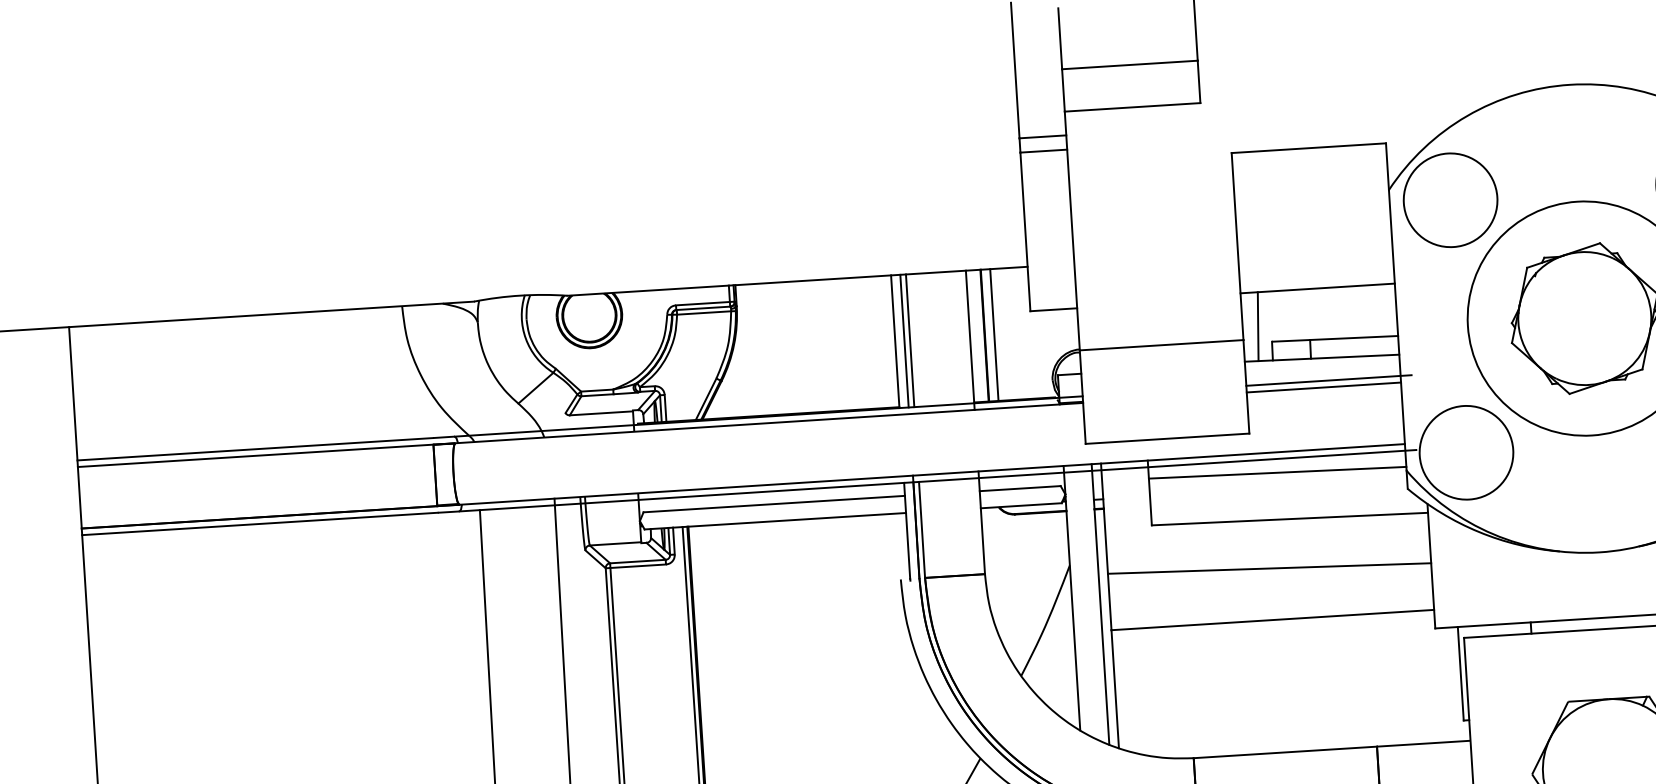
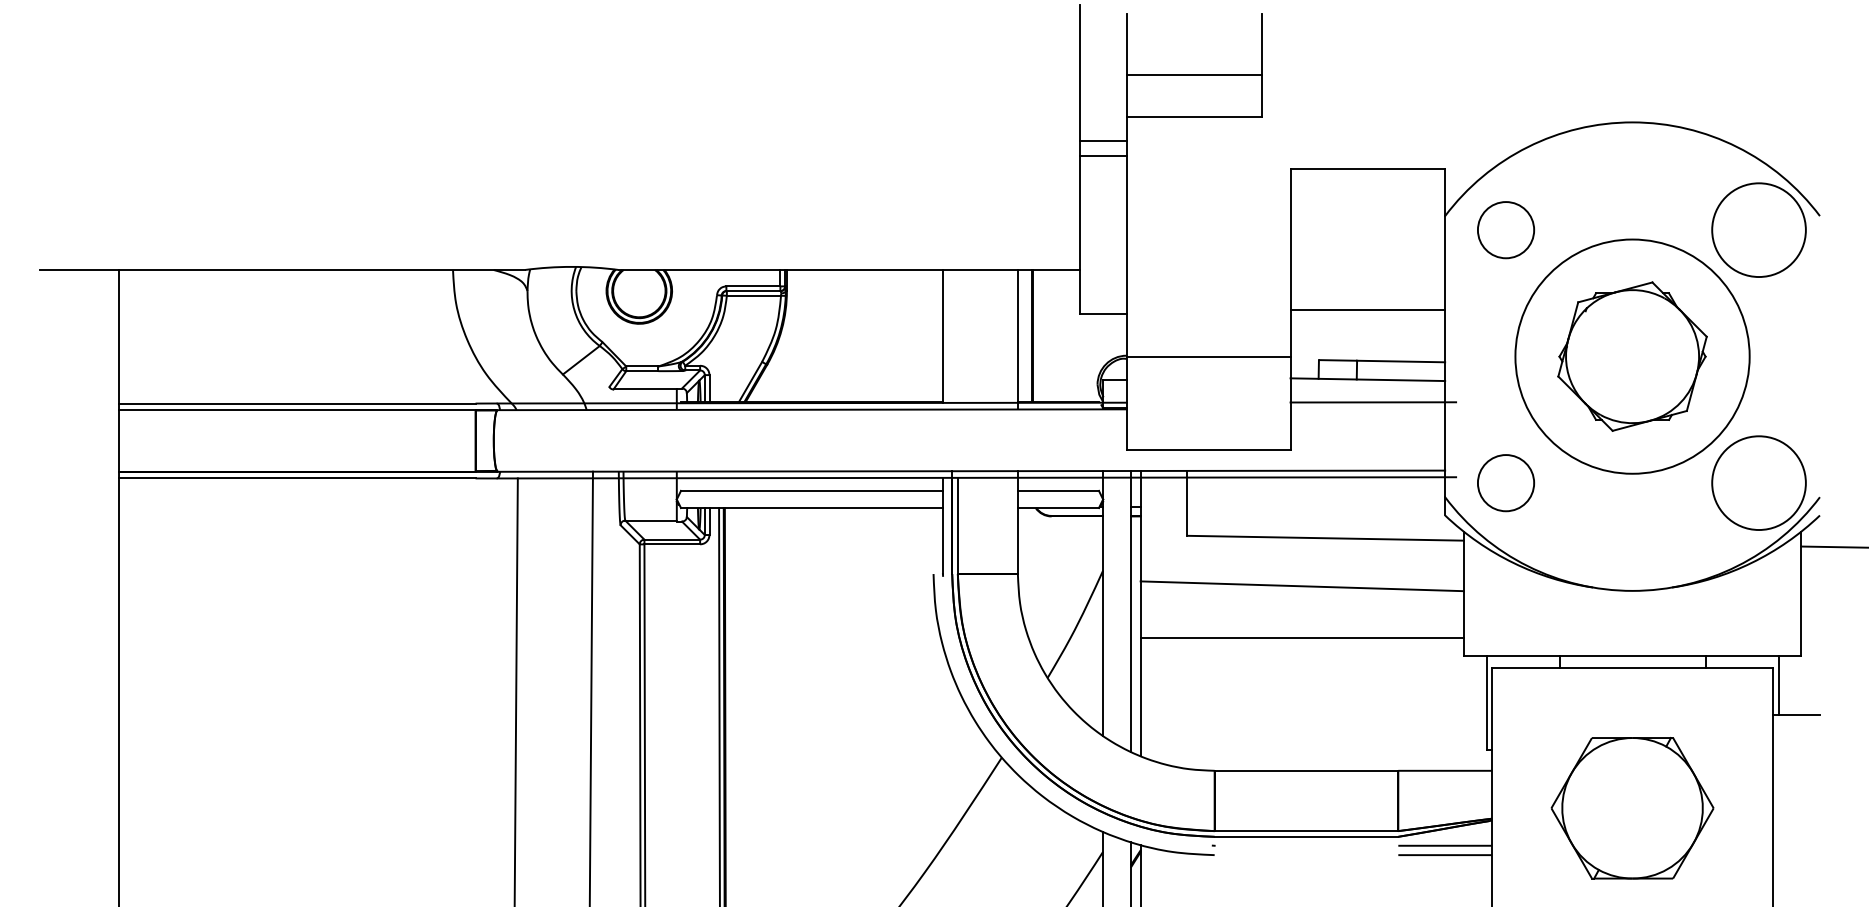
circle: (1450, 200) -> (1505, 230), size x0.6
line: (1257, 326) -> (1305, 343), removed
line: (994, 334) -> (1042, 335), removed
line: (909, 339) -> (957, 335), removed
line: (904, 340) -> (952, 335), removed
line: (1323, 386) -> (1367, 408), removed
circle: (1465, 453) -> (1505, 483), size x0.6
line: (1277, 472) -> (1316, 490), removed

